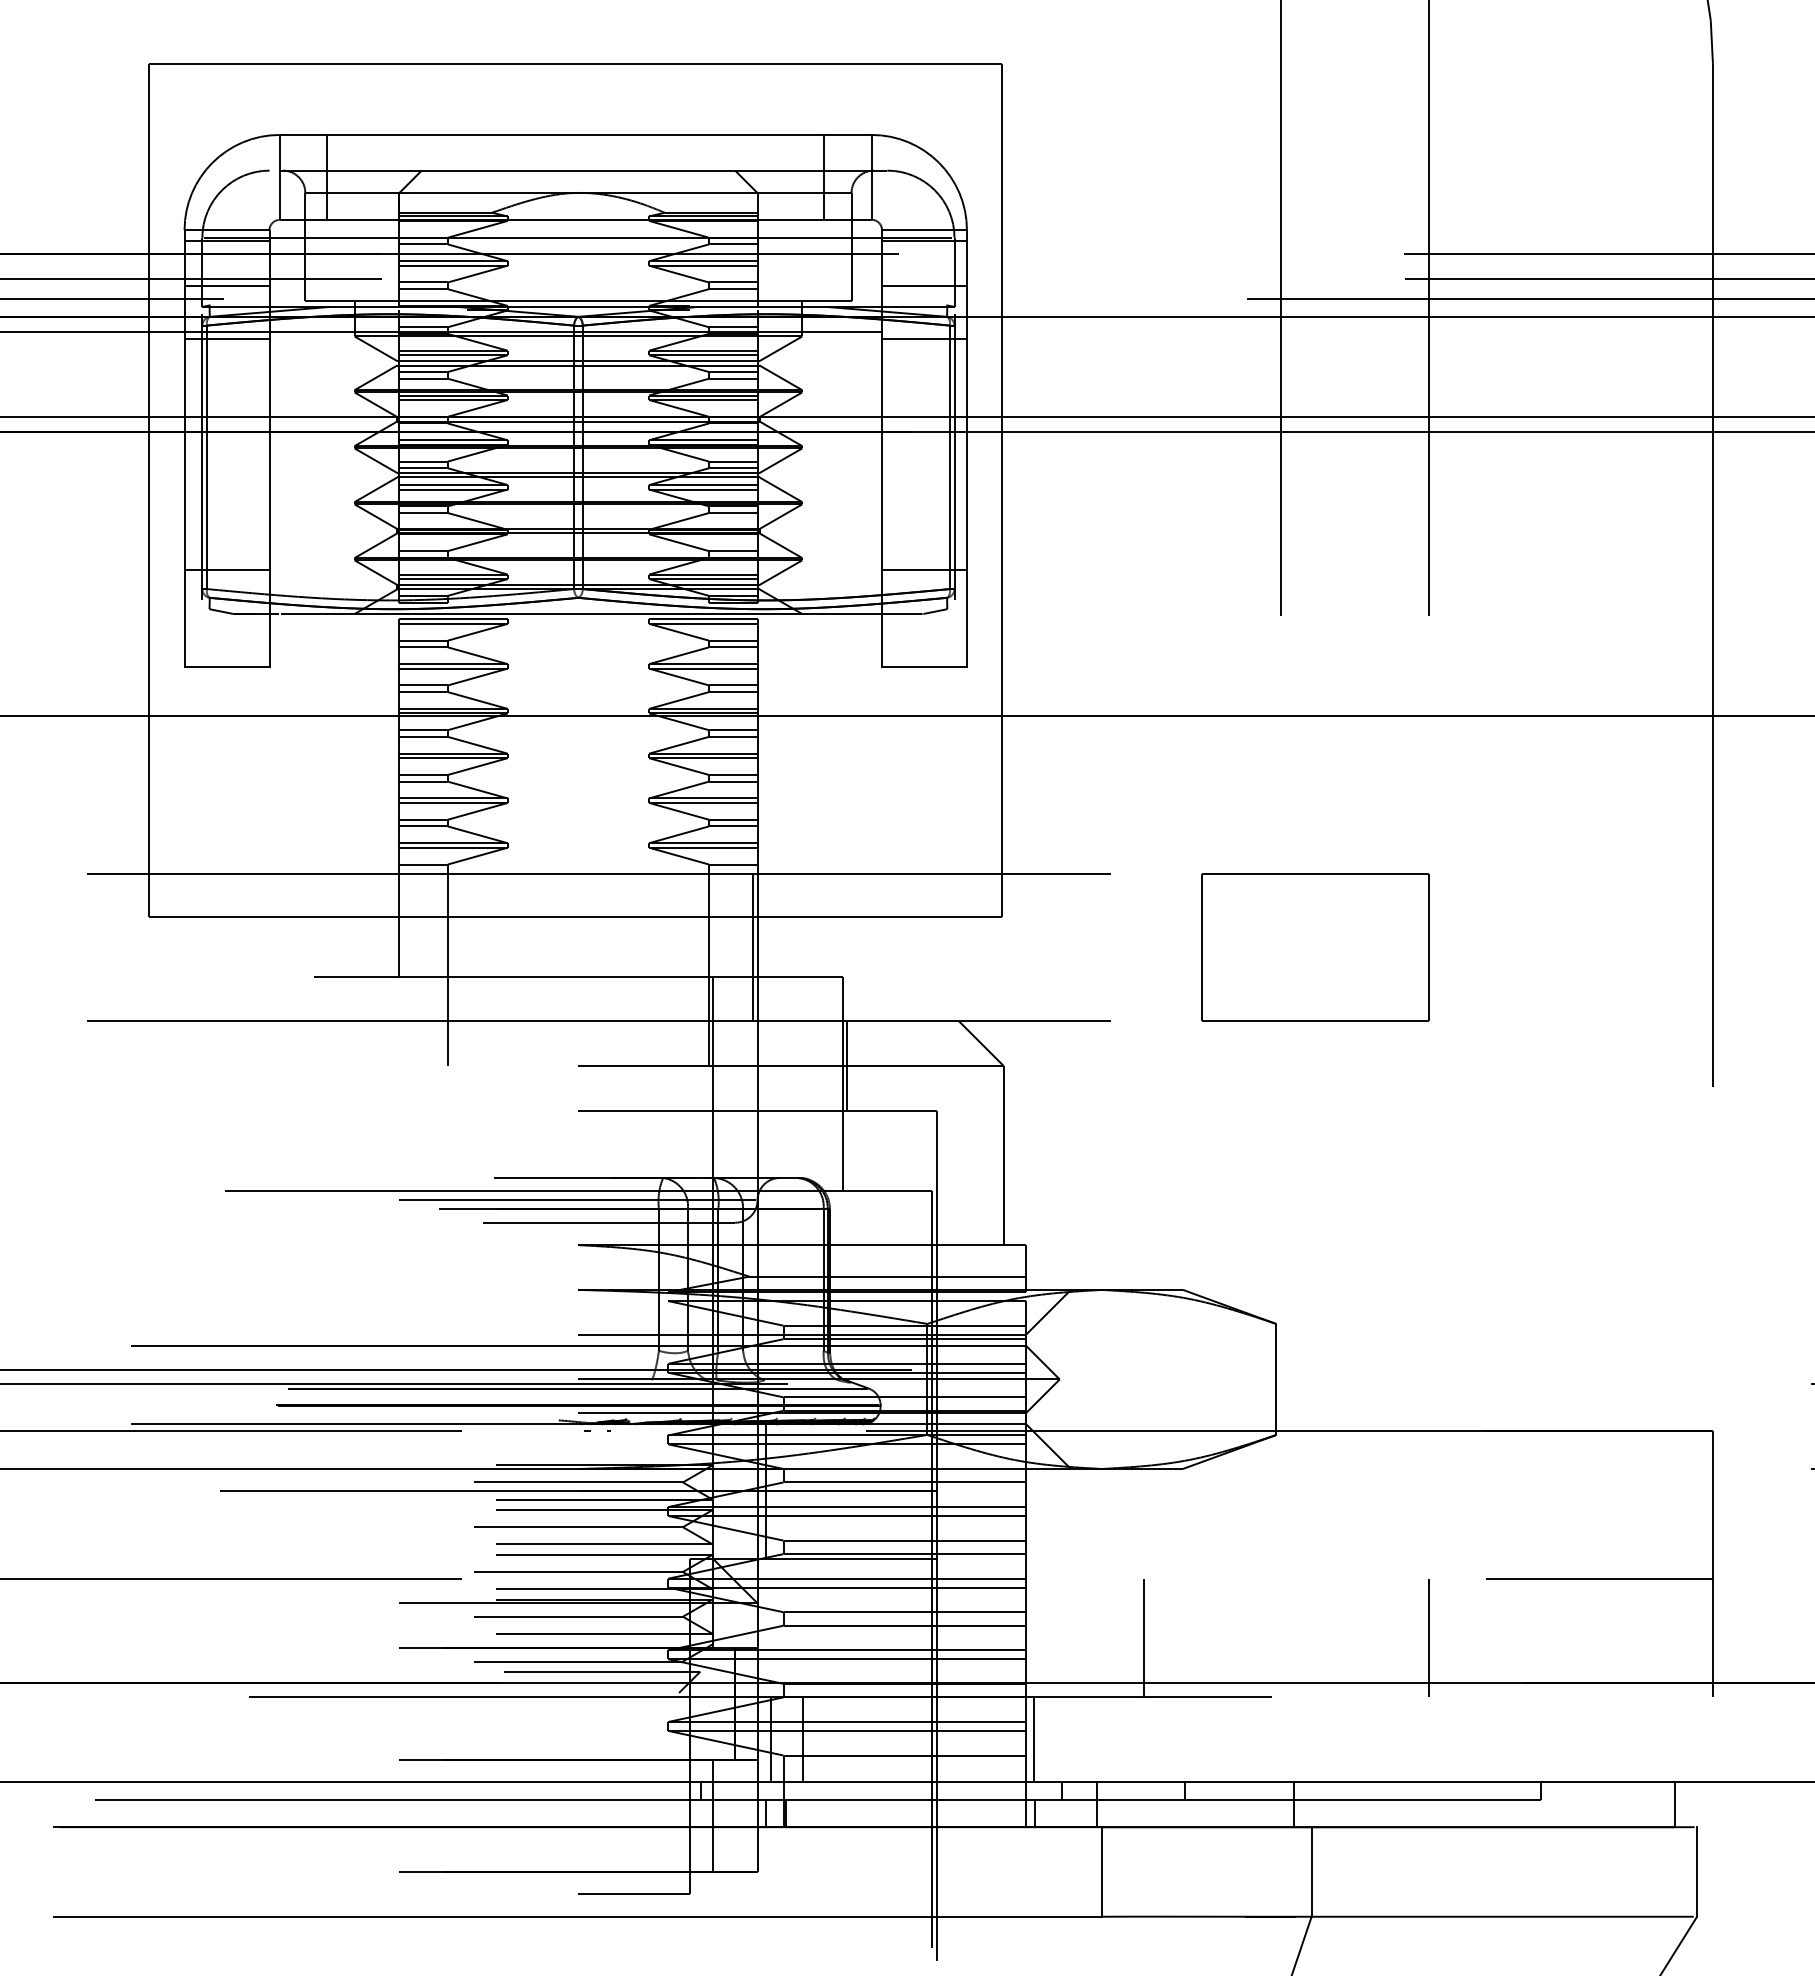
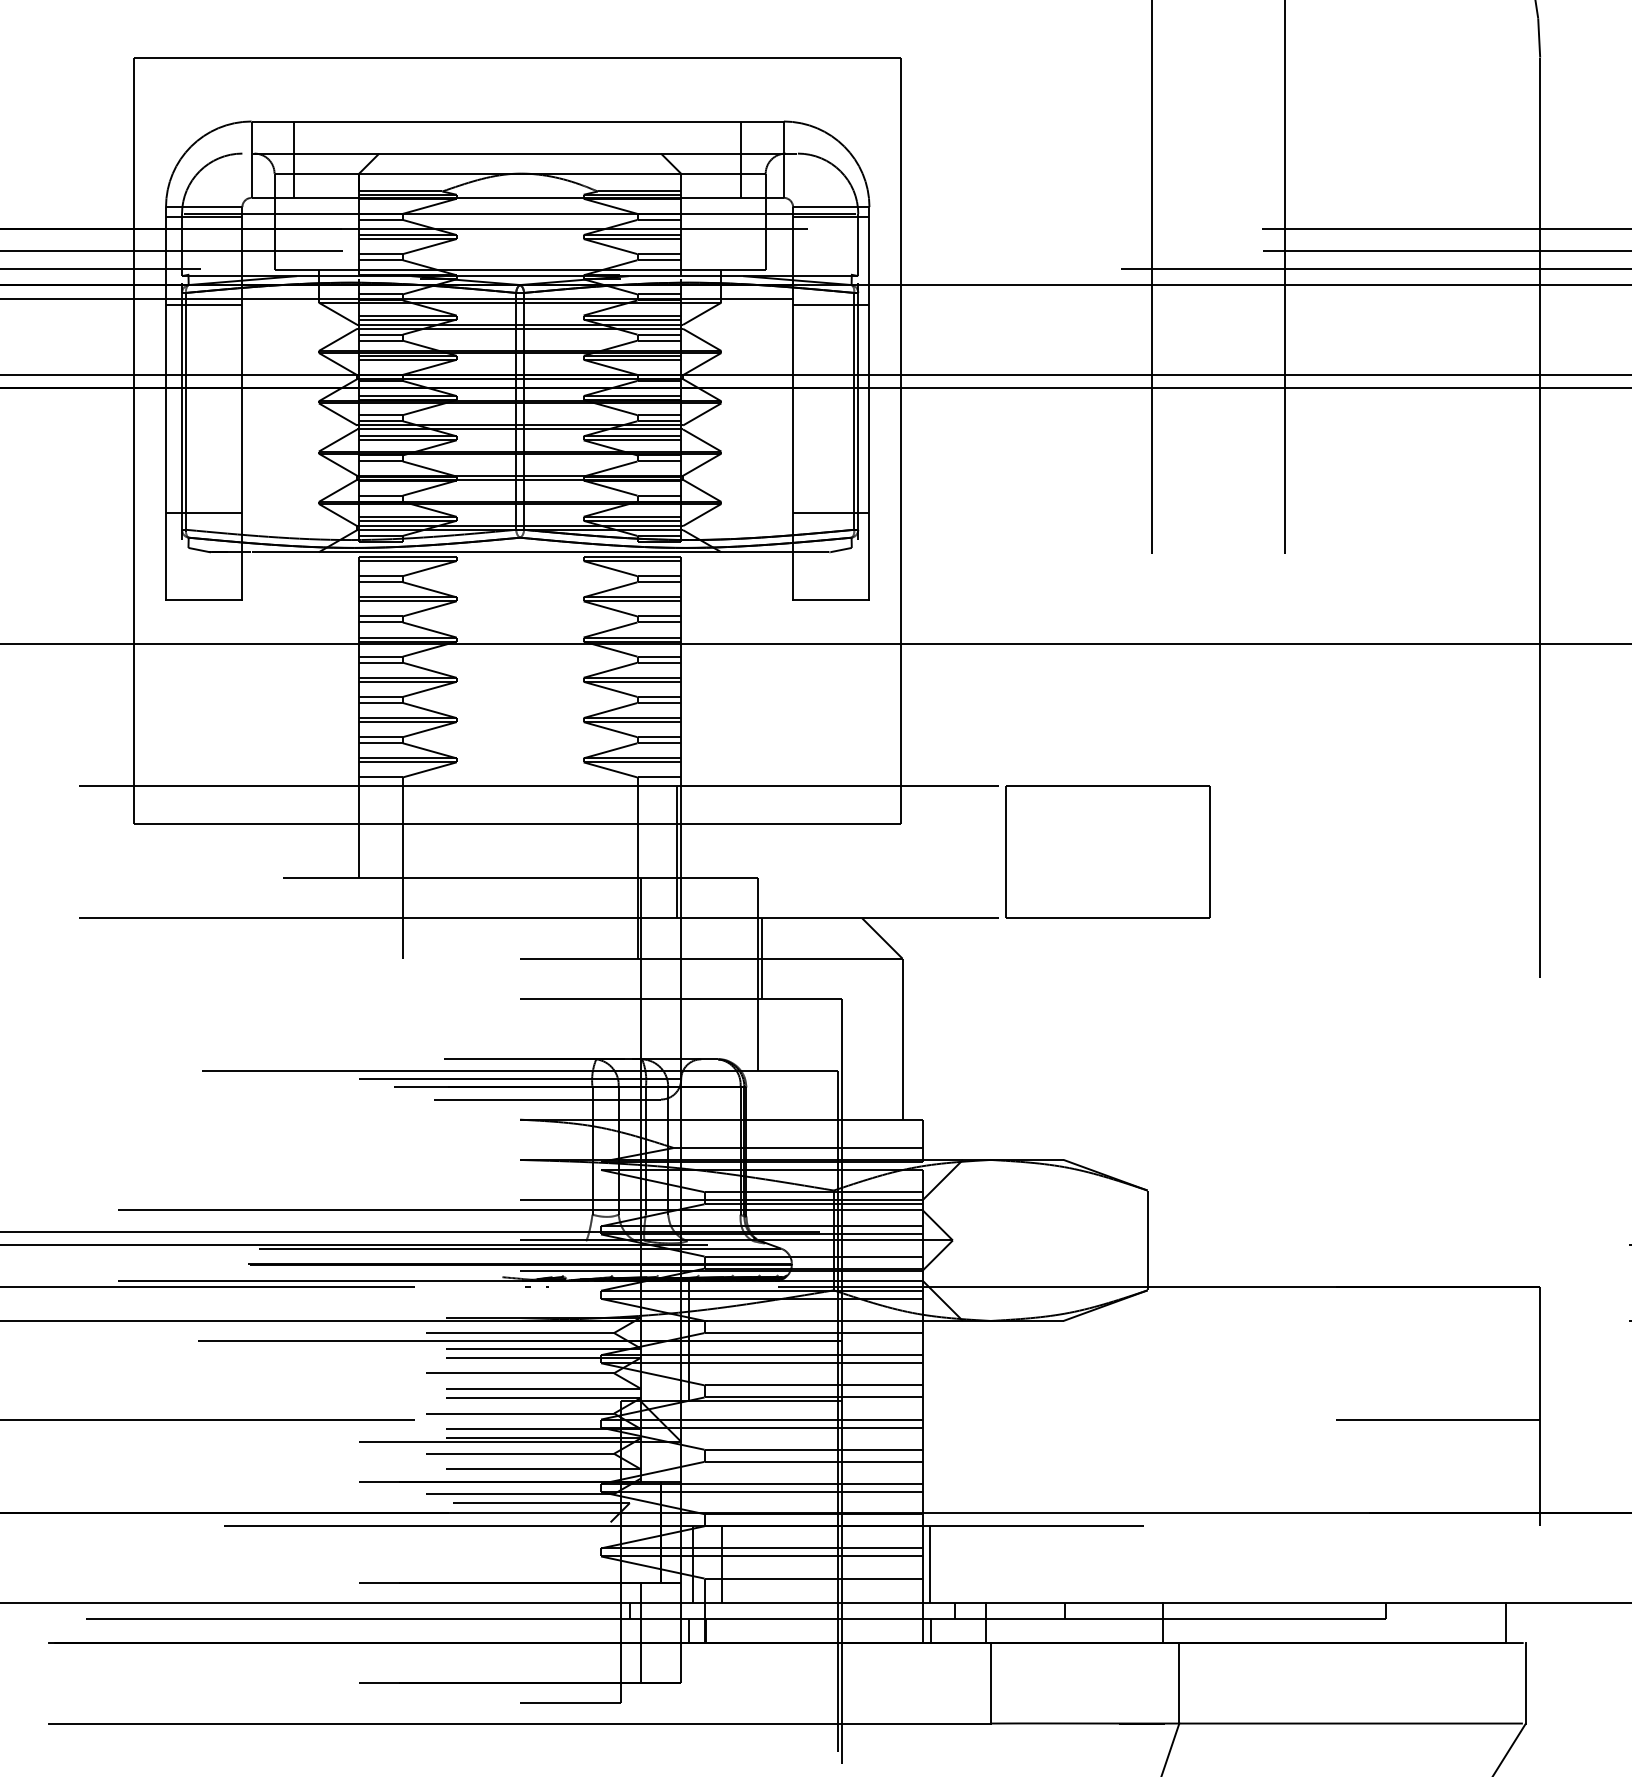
line: (226, 286) -> (203, 257), removed
line: (924, 286) -> (831, 257), removed
part: (1315, 947) -> (1108, 852), moved
line: (1144, 1638) -> (1029, 1473), removed
line: (1428, 1638) -> (1284, 1473), removed

